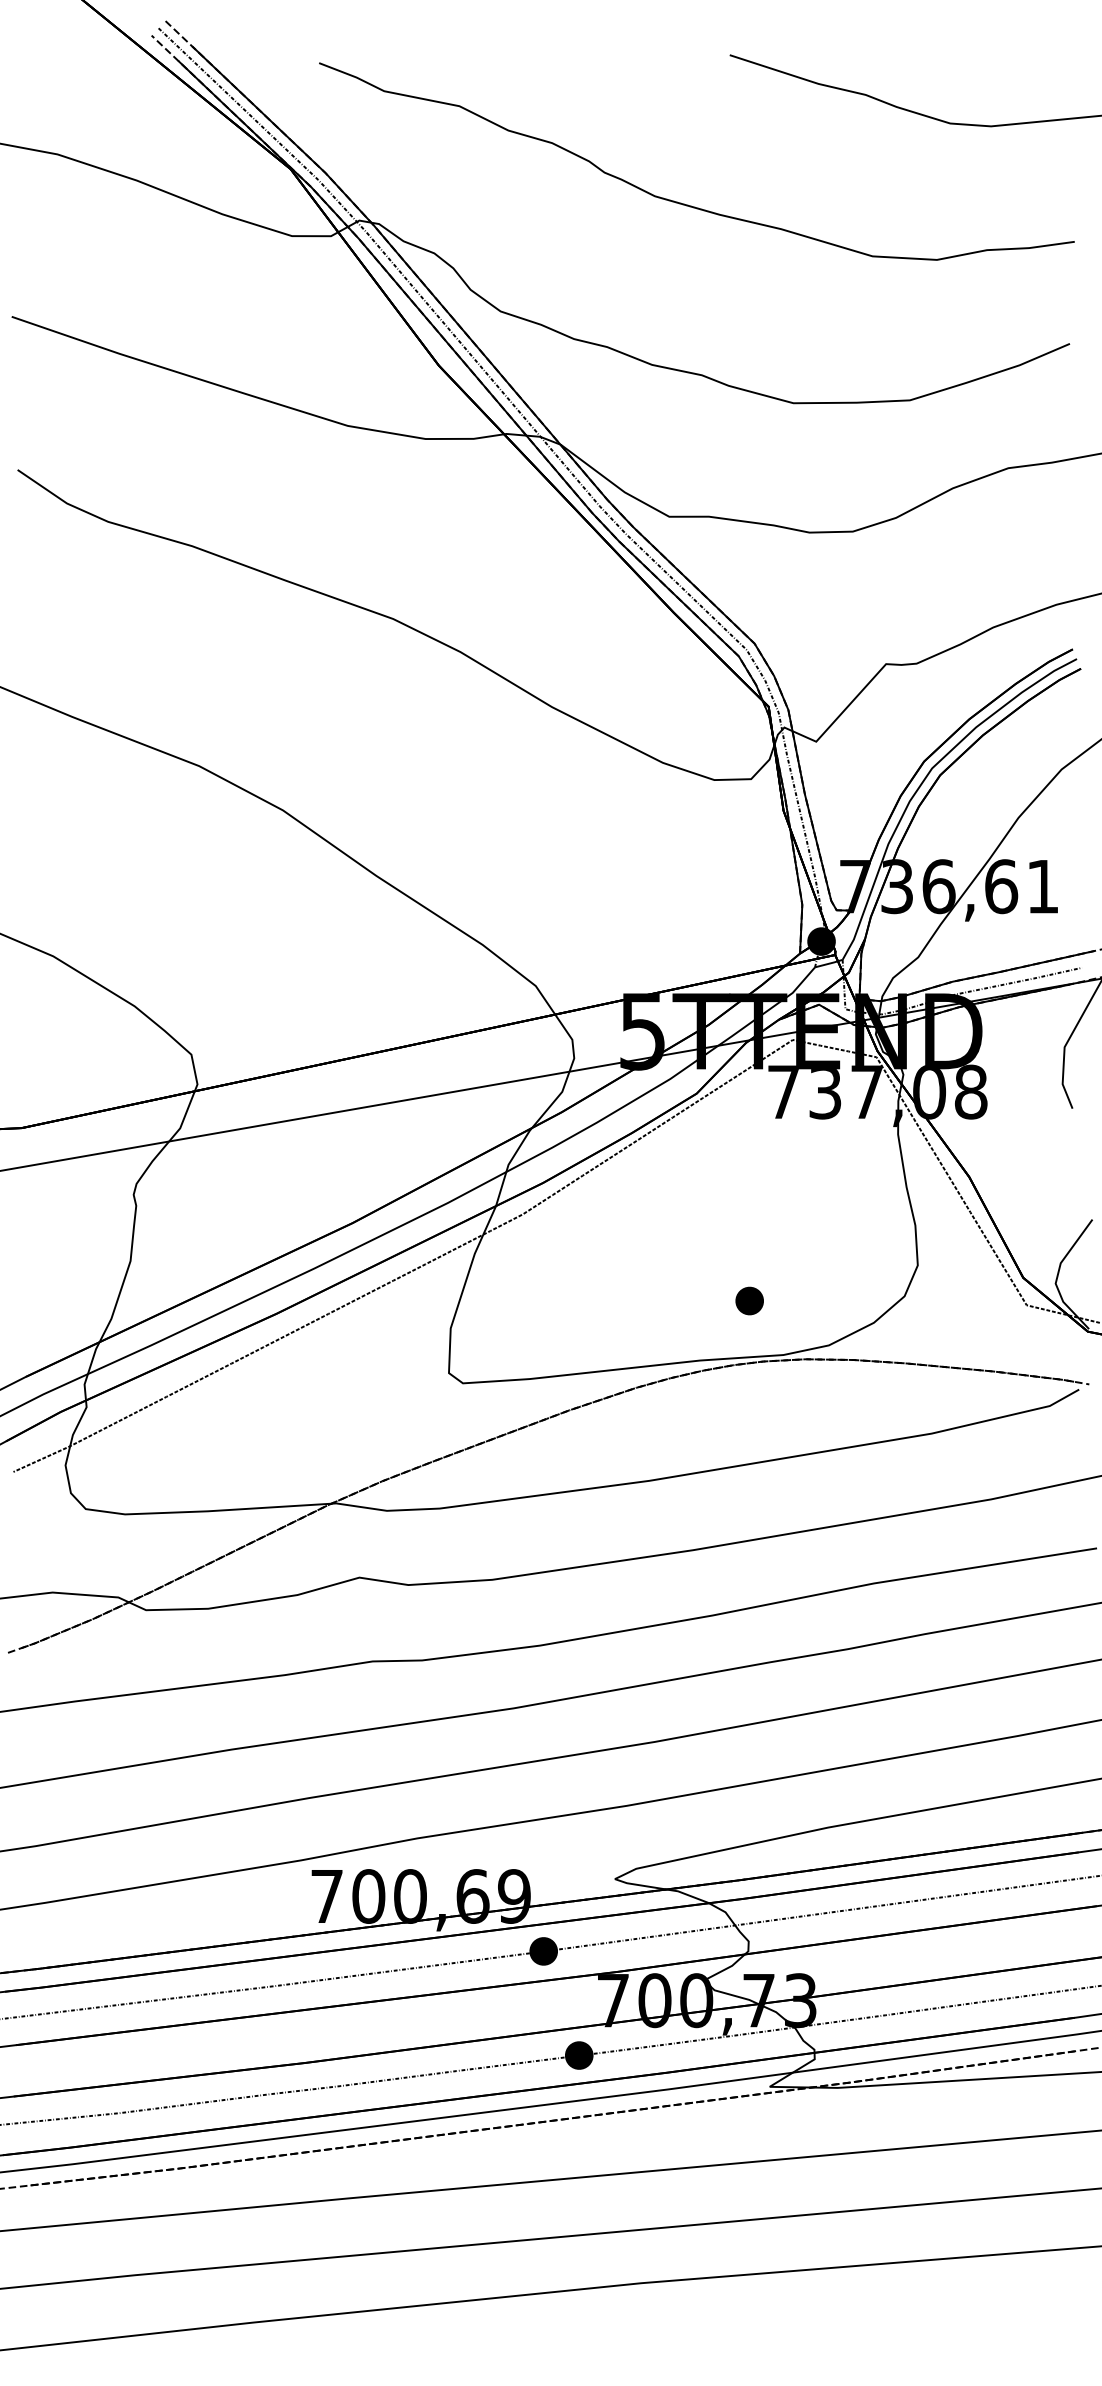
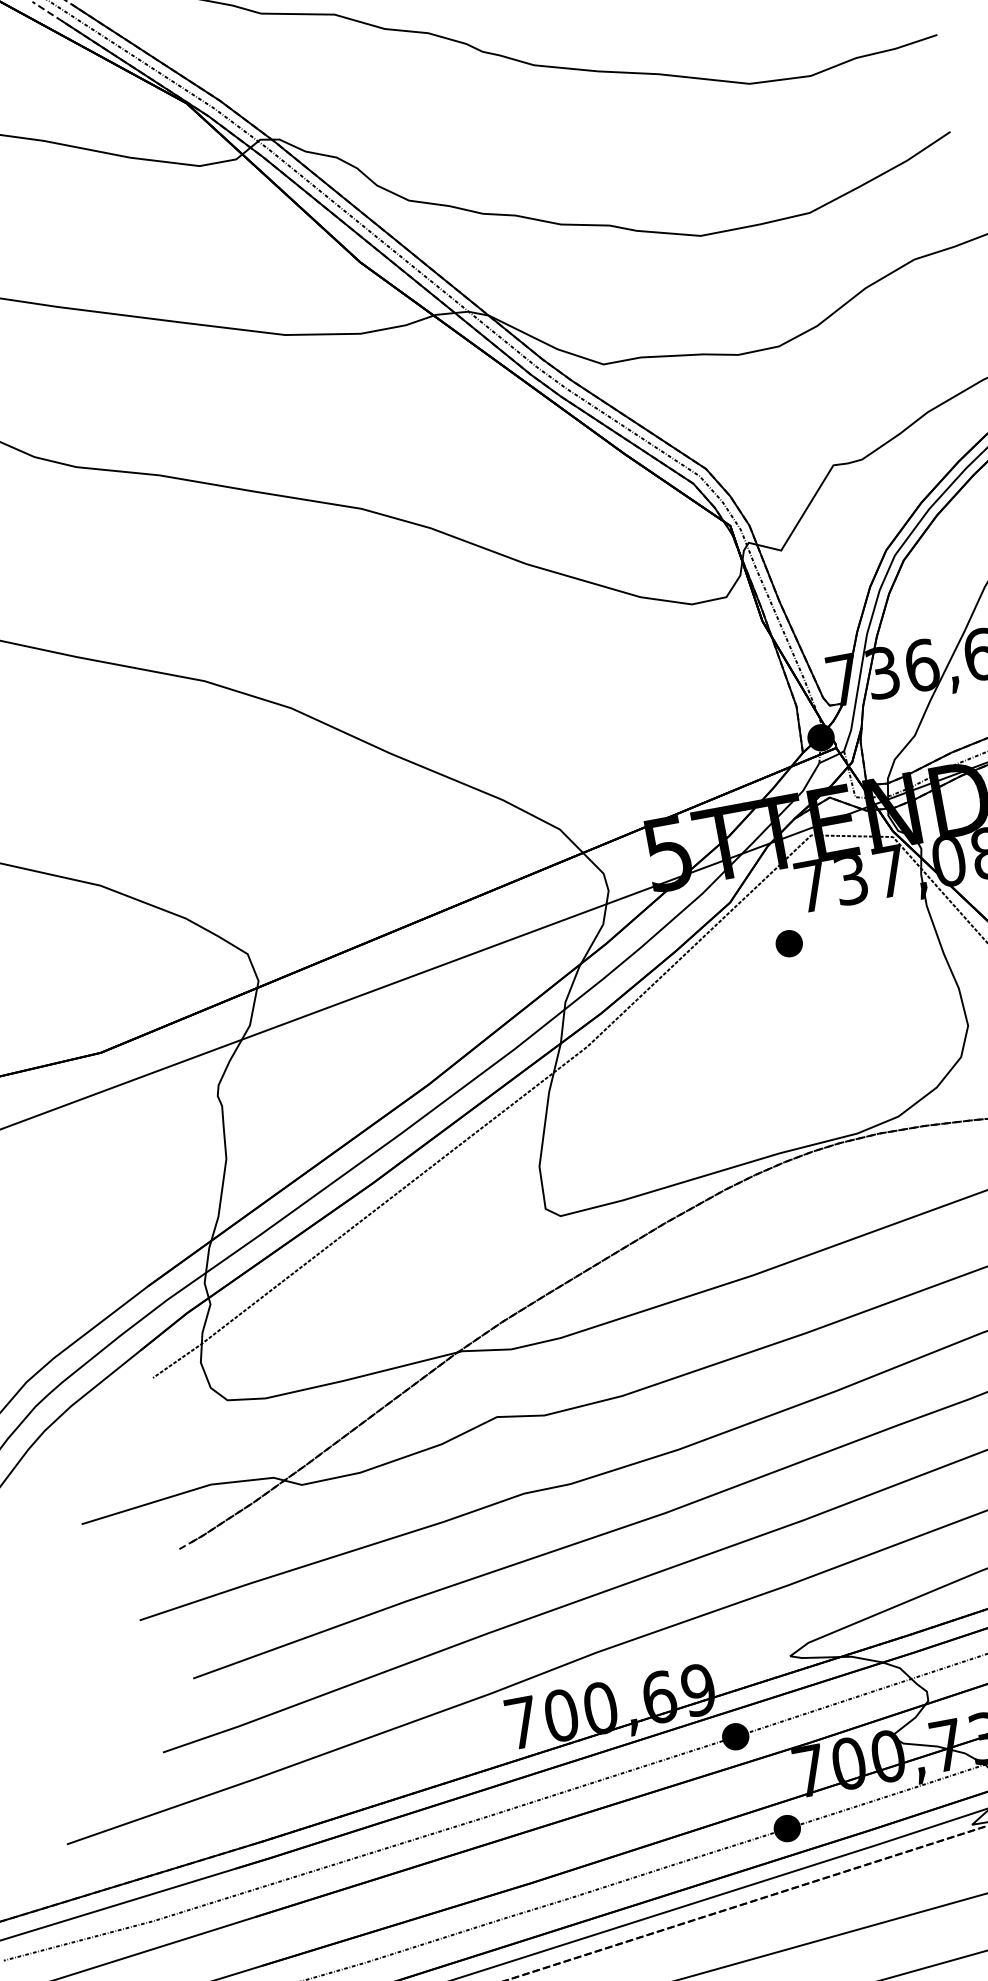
part: (749, 1300) -> (788, 943), moved

